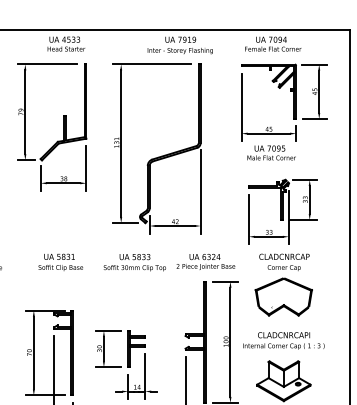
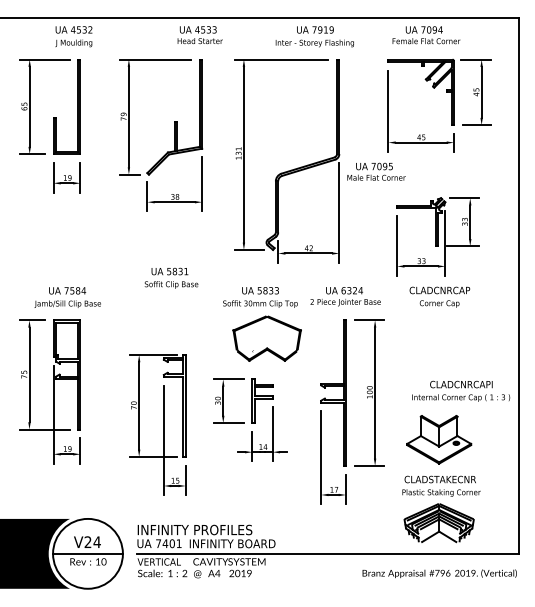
text: (65, 44) -> (199, 35), moved
text: (271, 152) -> (376, 171), moved
text: (60, 261) -> (171, 277), moved
part: (283, 296) -> (266, 338), moved
text: (284, 340) -> (461, 390), moved

